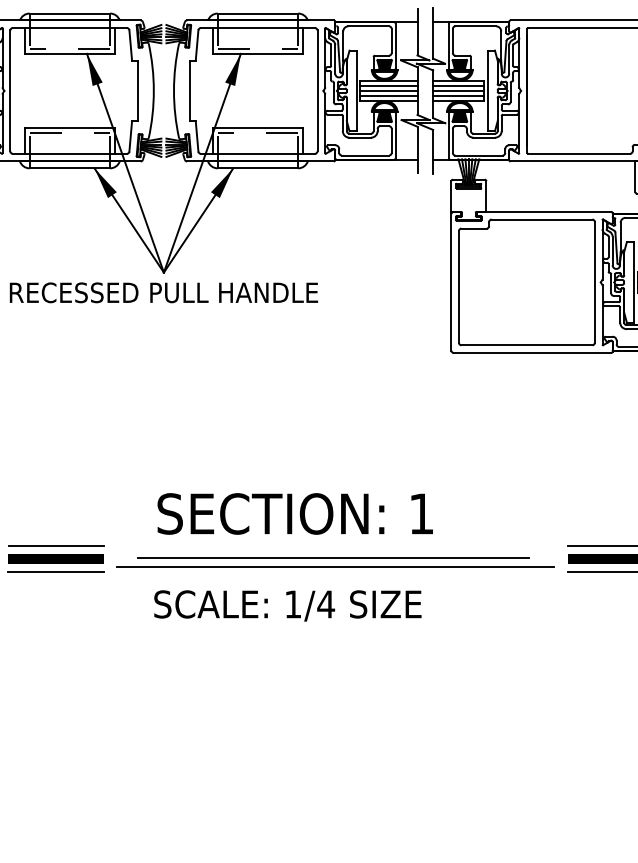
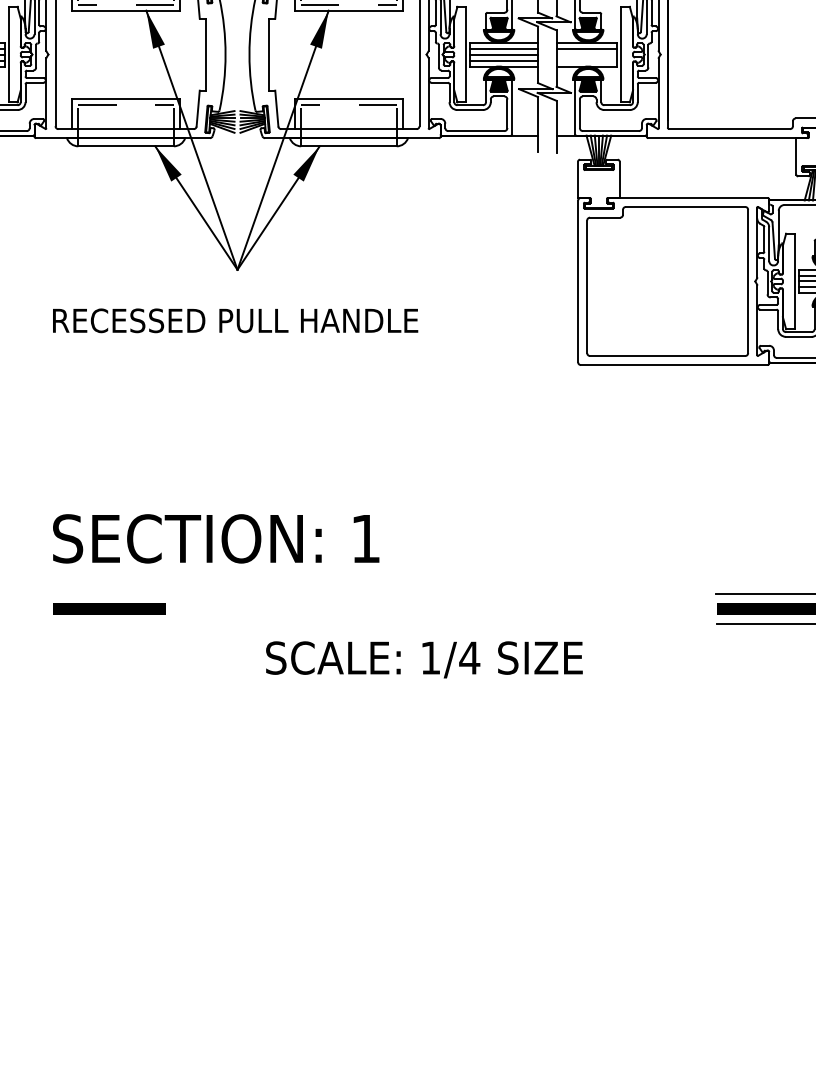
line: (458, 90) -> (586, 54), removed
line: (458, 95) -> (586, 60), removed
text: (163, 292) -> (235, 320), moved
text: (295, 513) -> (216, 538), moved
line: (55, 545) -> (109, 593), removed
line: (333, 558) -> (438, 608), removed
line: (336, 566) -> (441, 618), removed
line: (55, 571) -> (109, 624), removed
text: (287, 605) -> (424, 659), moved

